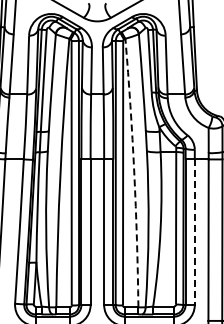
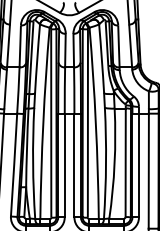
arc: (134, 172) -> (96, 122), dashed -> solid
line: (194, 232) -> (138, 165), dashed -> solid

